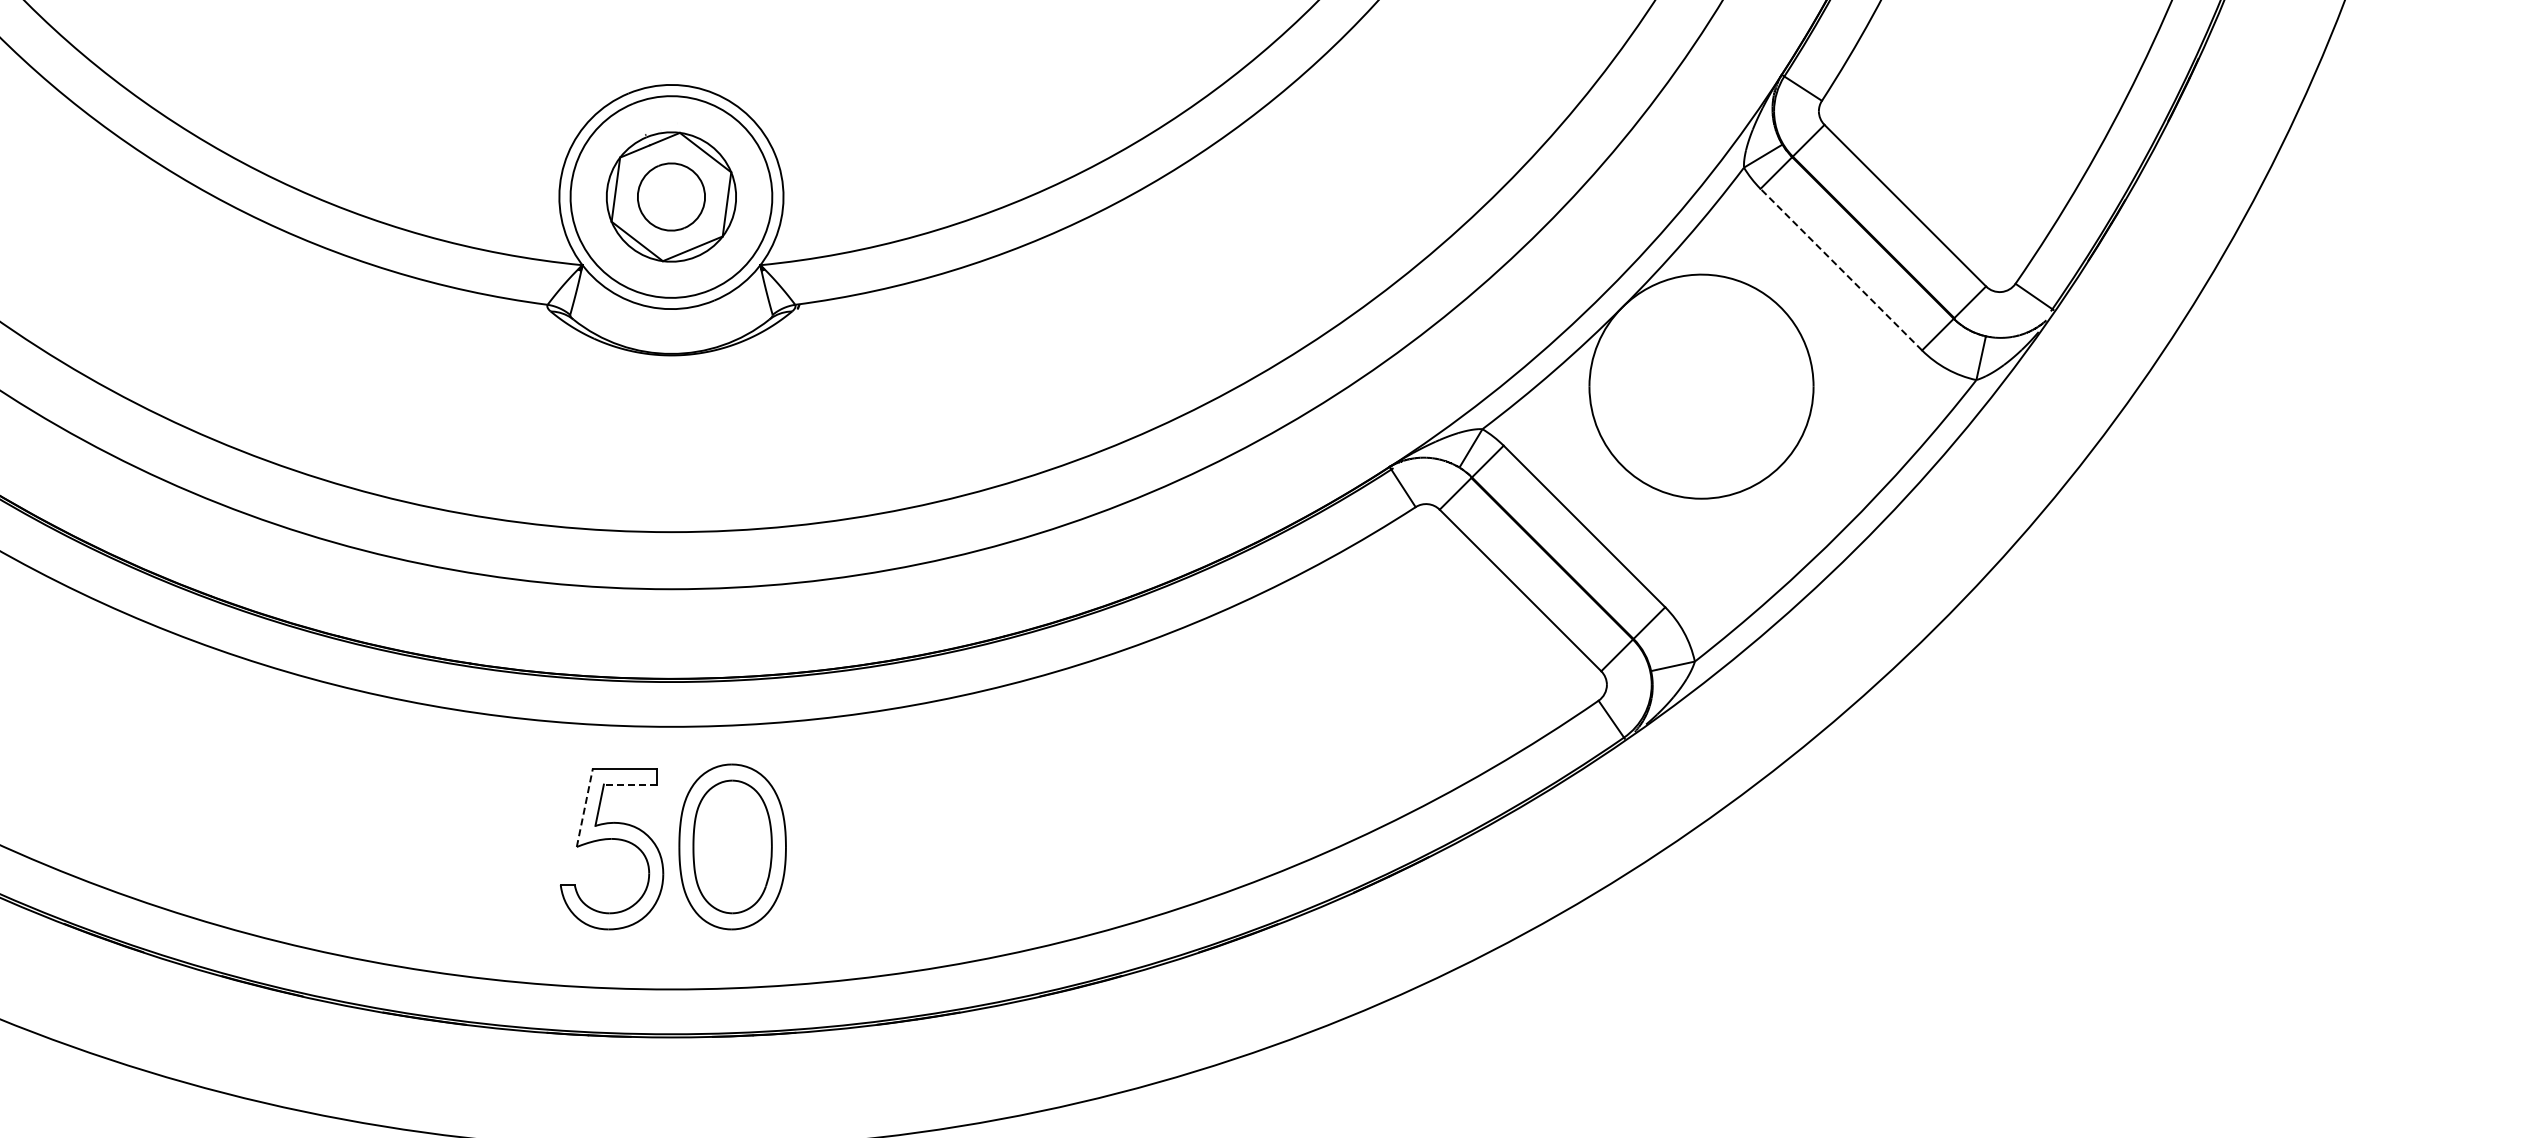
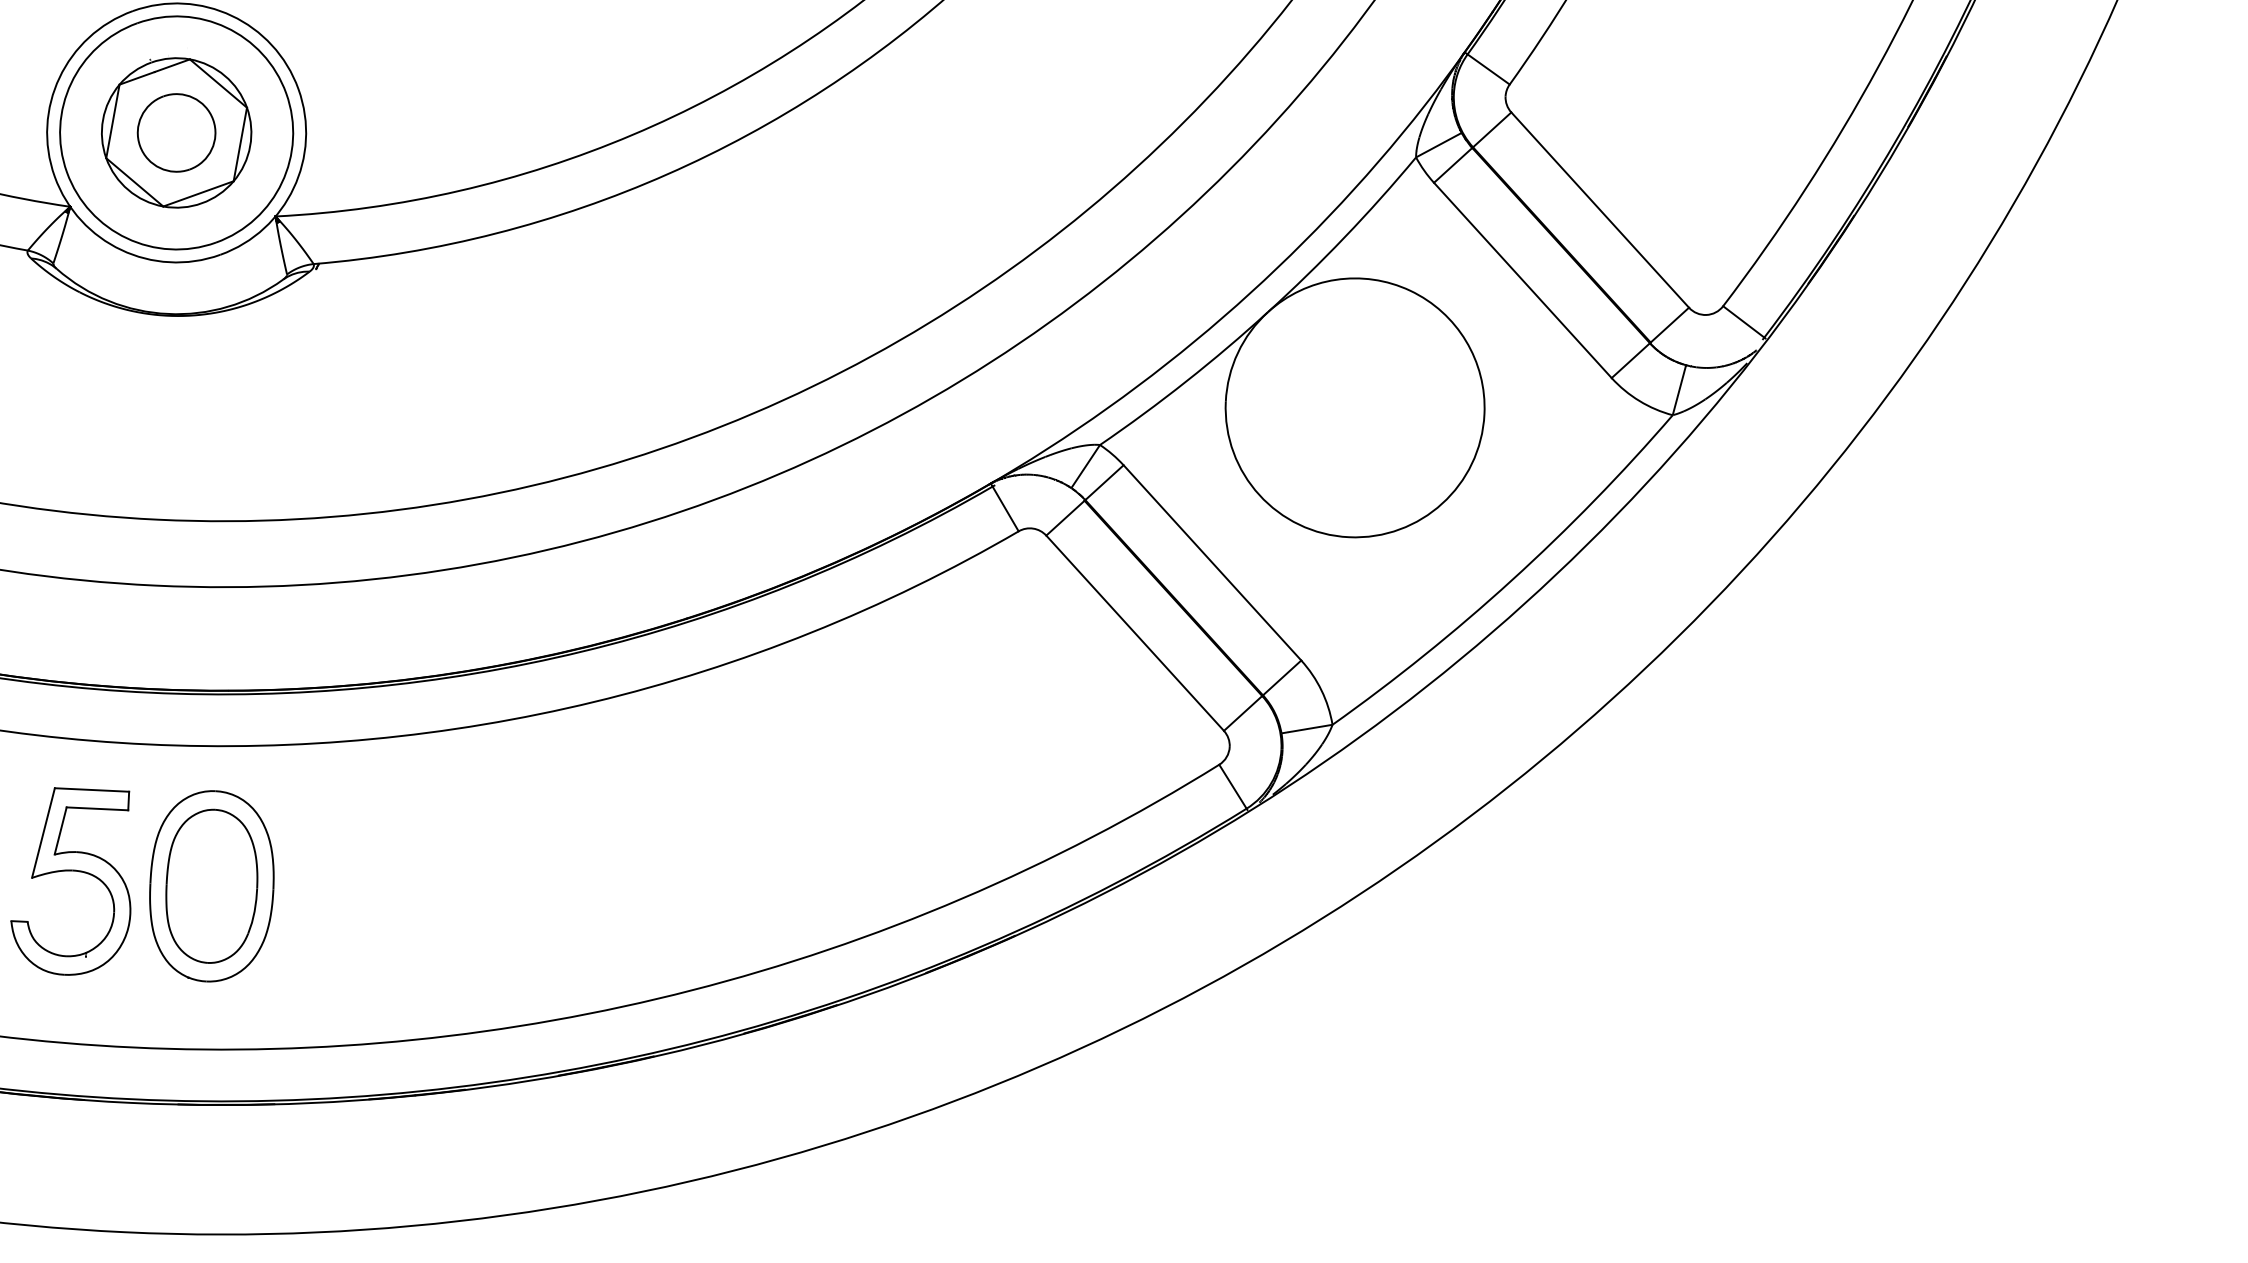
line: (1840, 269) -> (1521, 280), dashed -> solid
line: (630, 784) -> (97, 808), dashed -> solid
line: (584, 807) -> (43, 832), dashed -> solid

